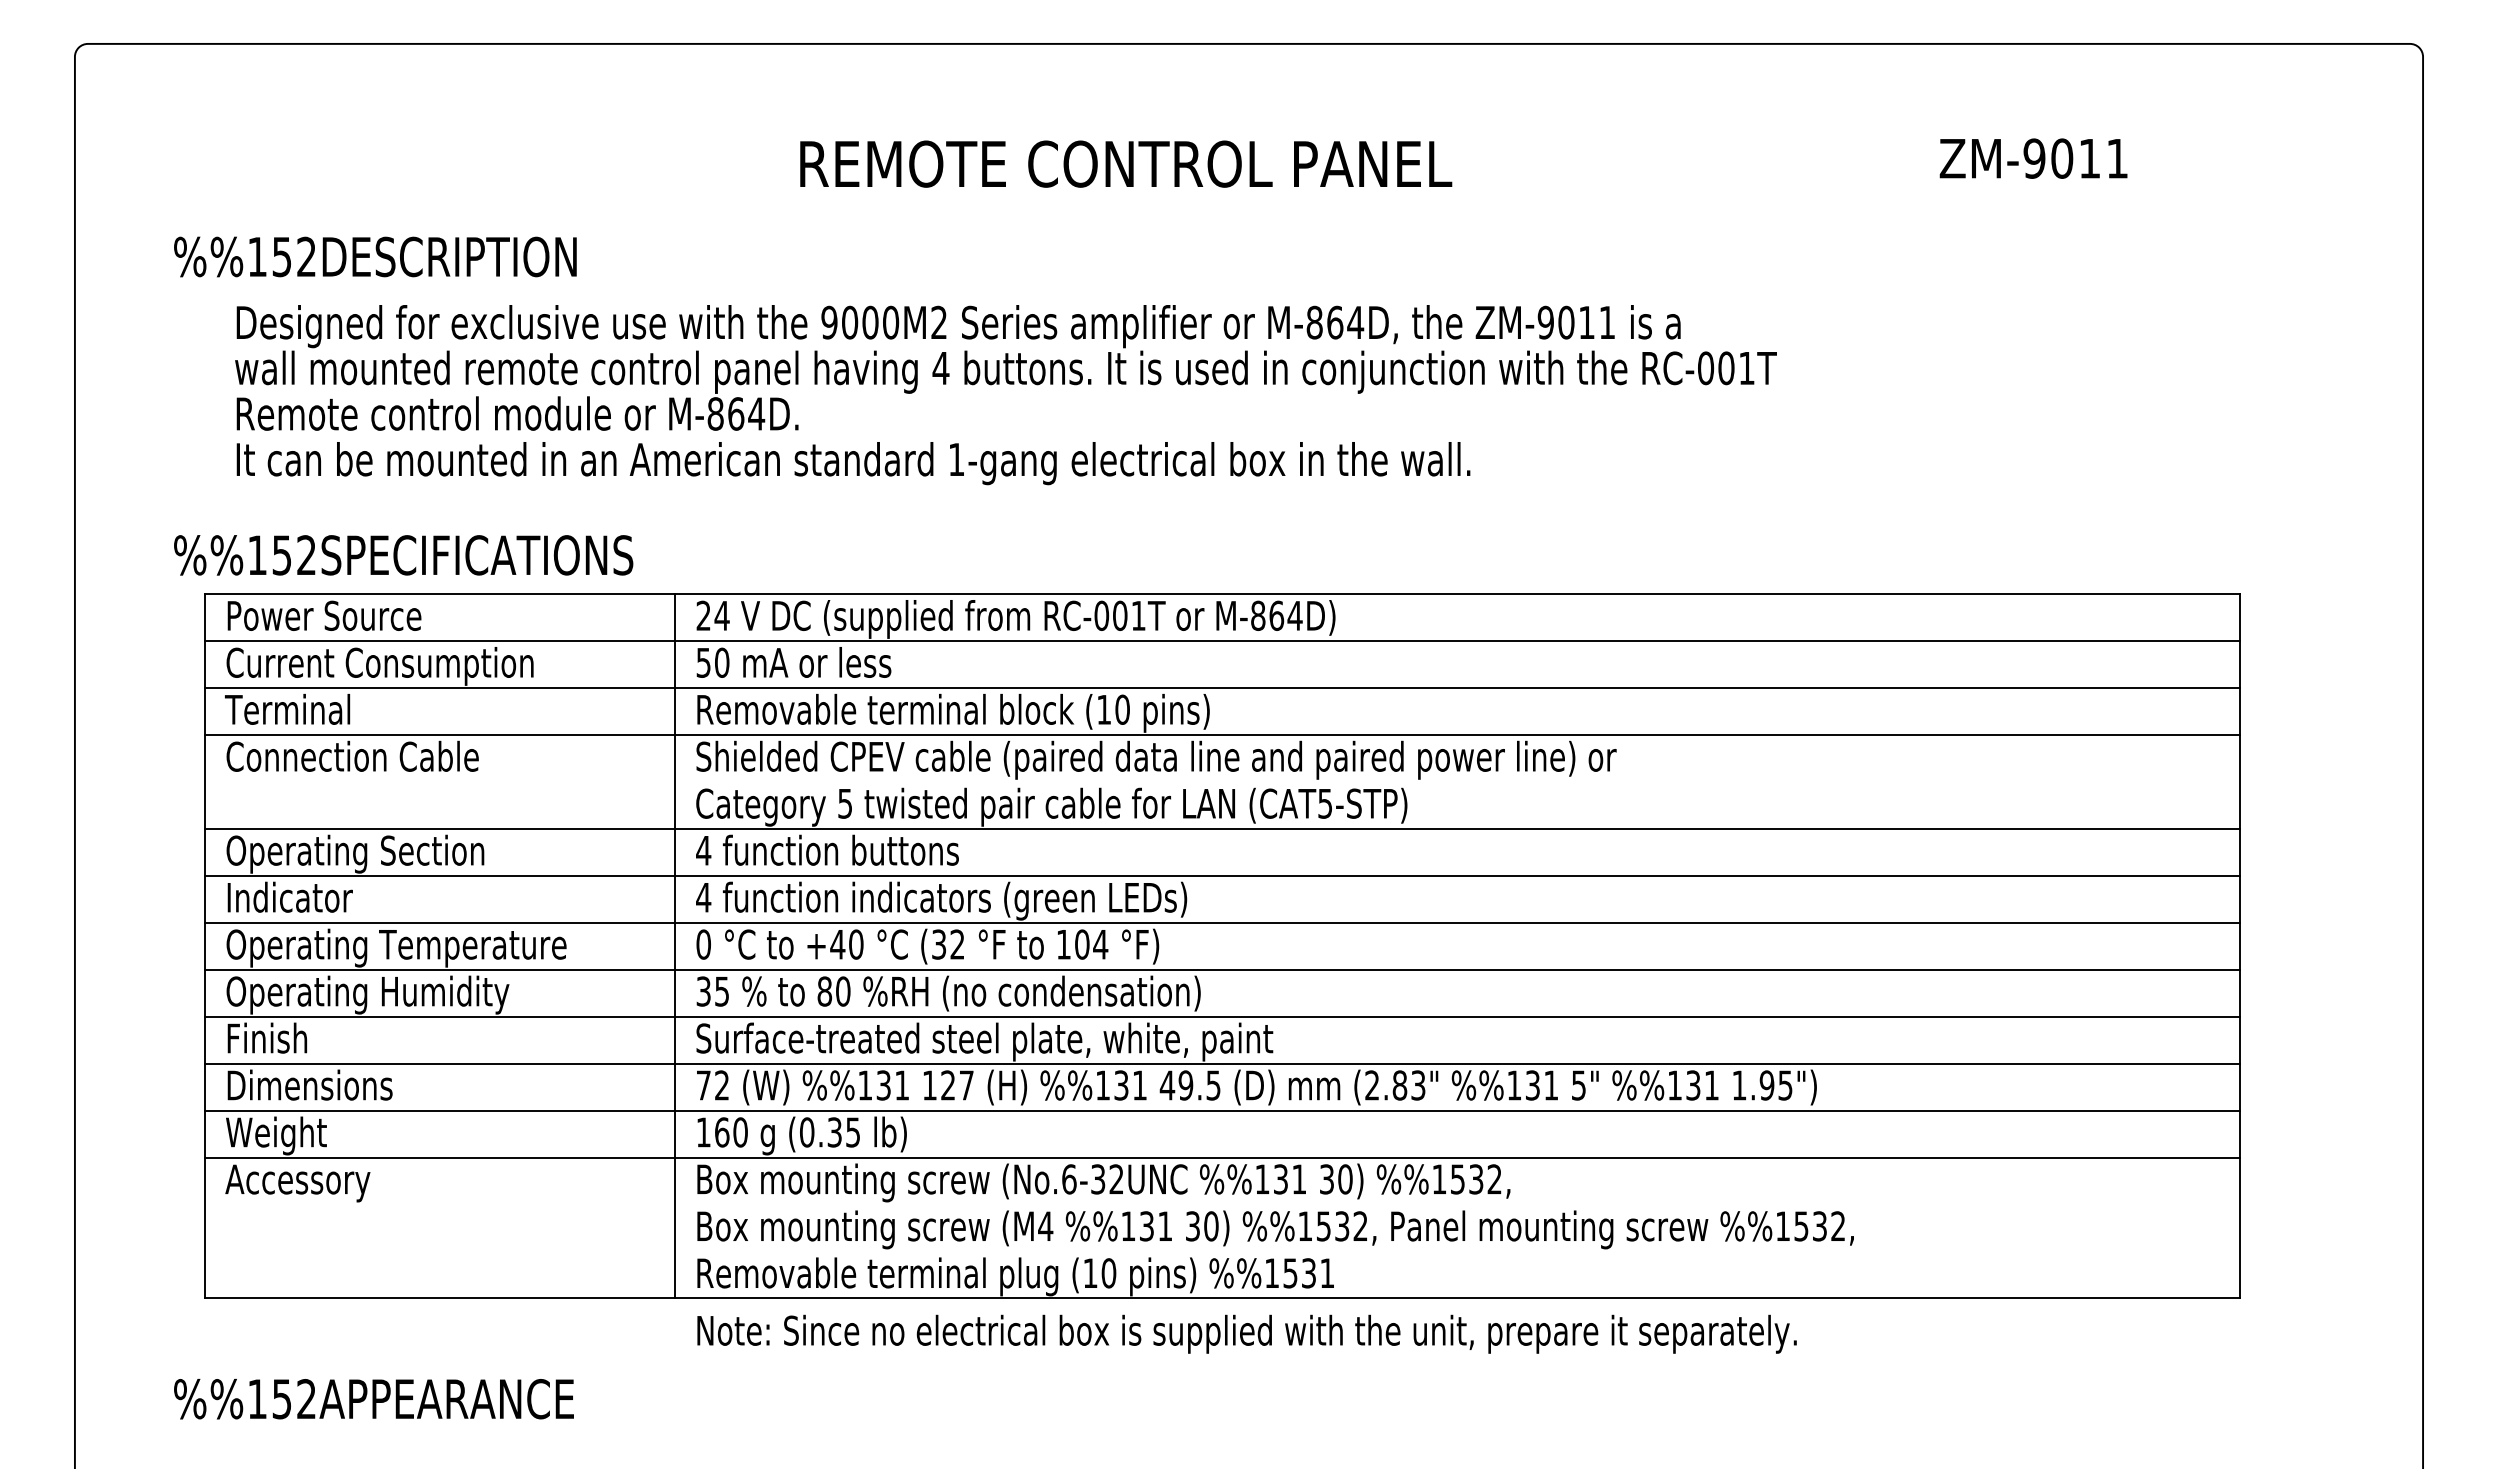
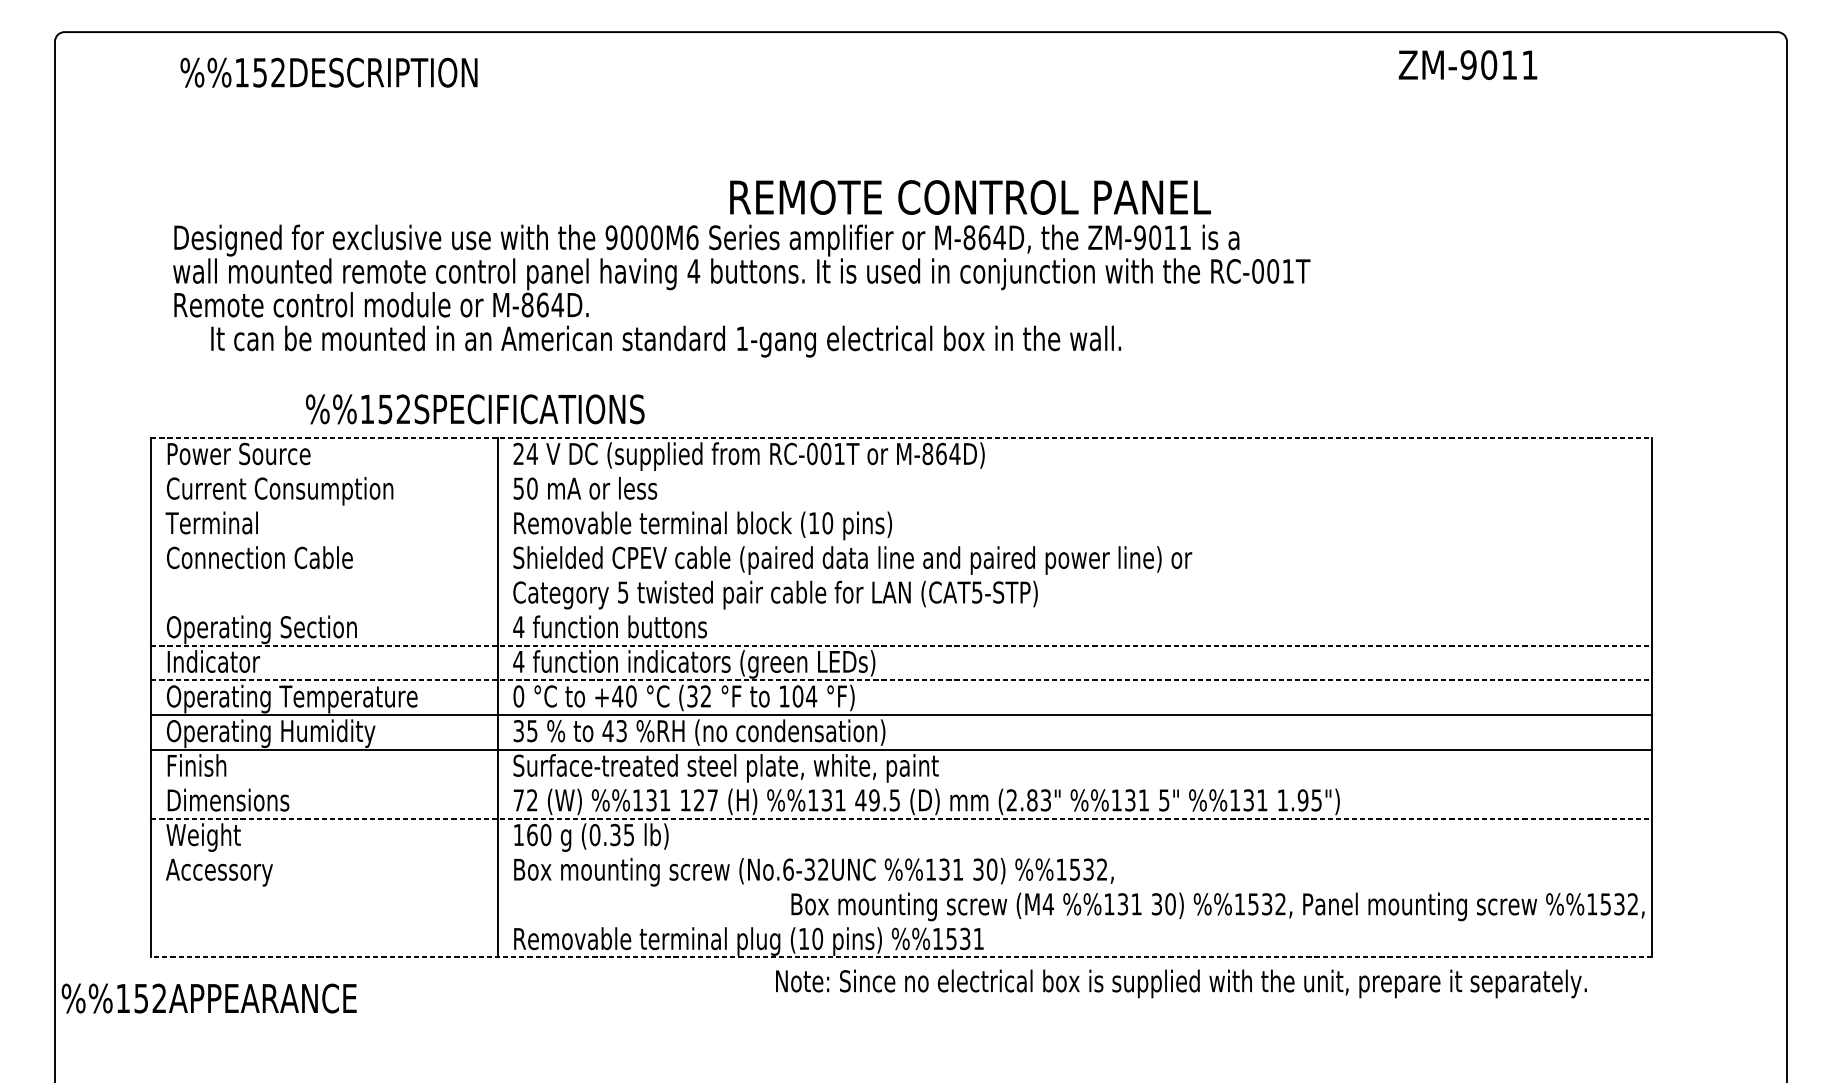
text: (2033, 158) -> (1467, 65), moved
text: (1126, 163) -> (970, 197), moved
text: (375, 256) -> (329, 72), moved
text: (939, 322) -> (692, 237), 9000M2 -> 9000M6
text: (853, 463) -> (666, 341), moved
text: (403, 555) -> (475, 409), moved
line: (1222, 594) -> (901, 438), solid -> dashed
line: (1222, 640) -> (901, 472), removed
line: (1222, 687) -> (901, 506), removed
line: (1222, 734) -> (901, 541), removed
line: (1222, 828) -> (901, 610), removed
line: (1222, 875) -> (901, 645), solid -> dashed
line: (1222, 922) -> (901, 680), solid -> dashed
text: (833, 991) -> (614, 731), 80 -> 43
line: (1222, 1063) -> (901, 784), removed
line: (1222, 1110) -> (901, 818), solid -> dashed
line: (1222, 1157) -> (901, 853), removed
text: (1275, 1229) -> (1217, 906), moved
line: (1222, 1298) -> (901, 957), solid -> dashed
text: (1246, 1333) -> (1181, 983), moved
text: (373, 1399) -> (208, 998), moved

